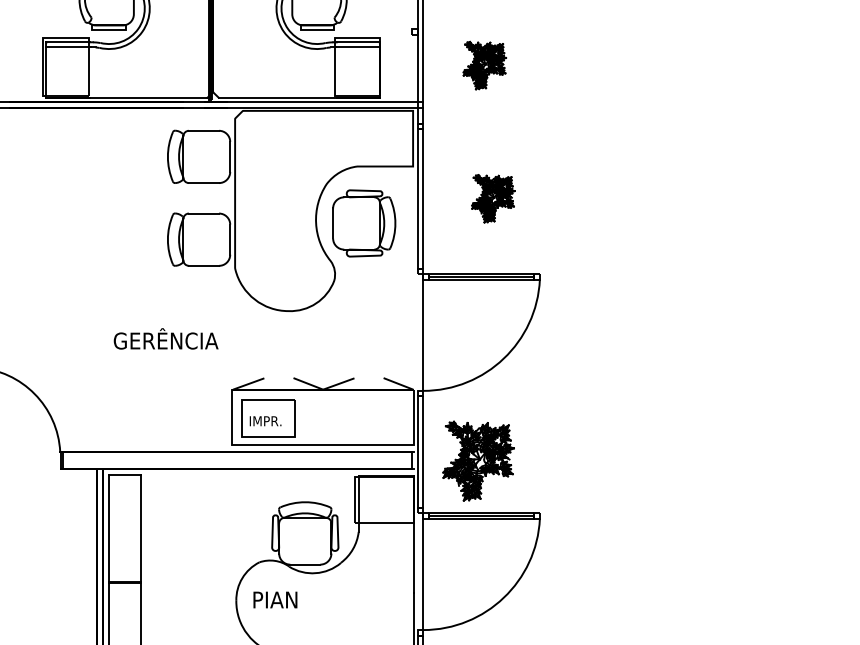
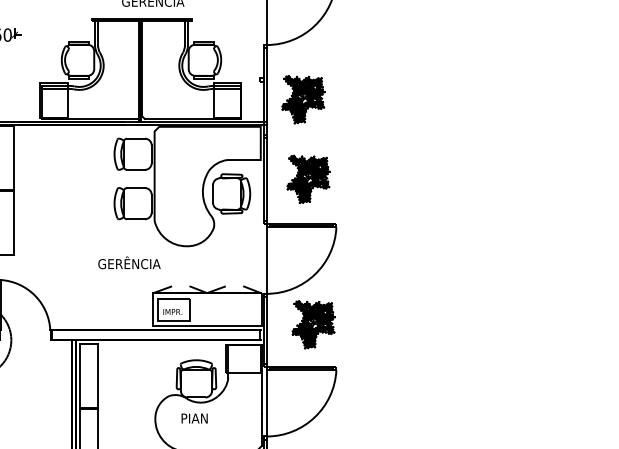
part: (484, 65) -> (303, 99), size x1.67
part: (493, 197) -> (308, 178), size x1.67
text: (166, 338) -> (129, 262), moved
part: (478, 460) -> (313, 324), moved
text: (275, 599) -> (194, 418), moved

